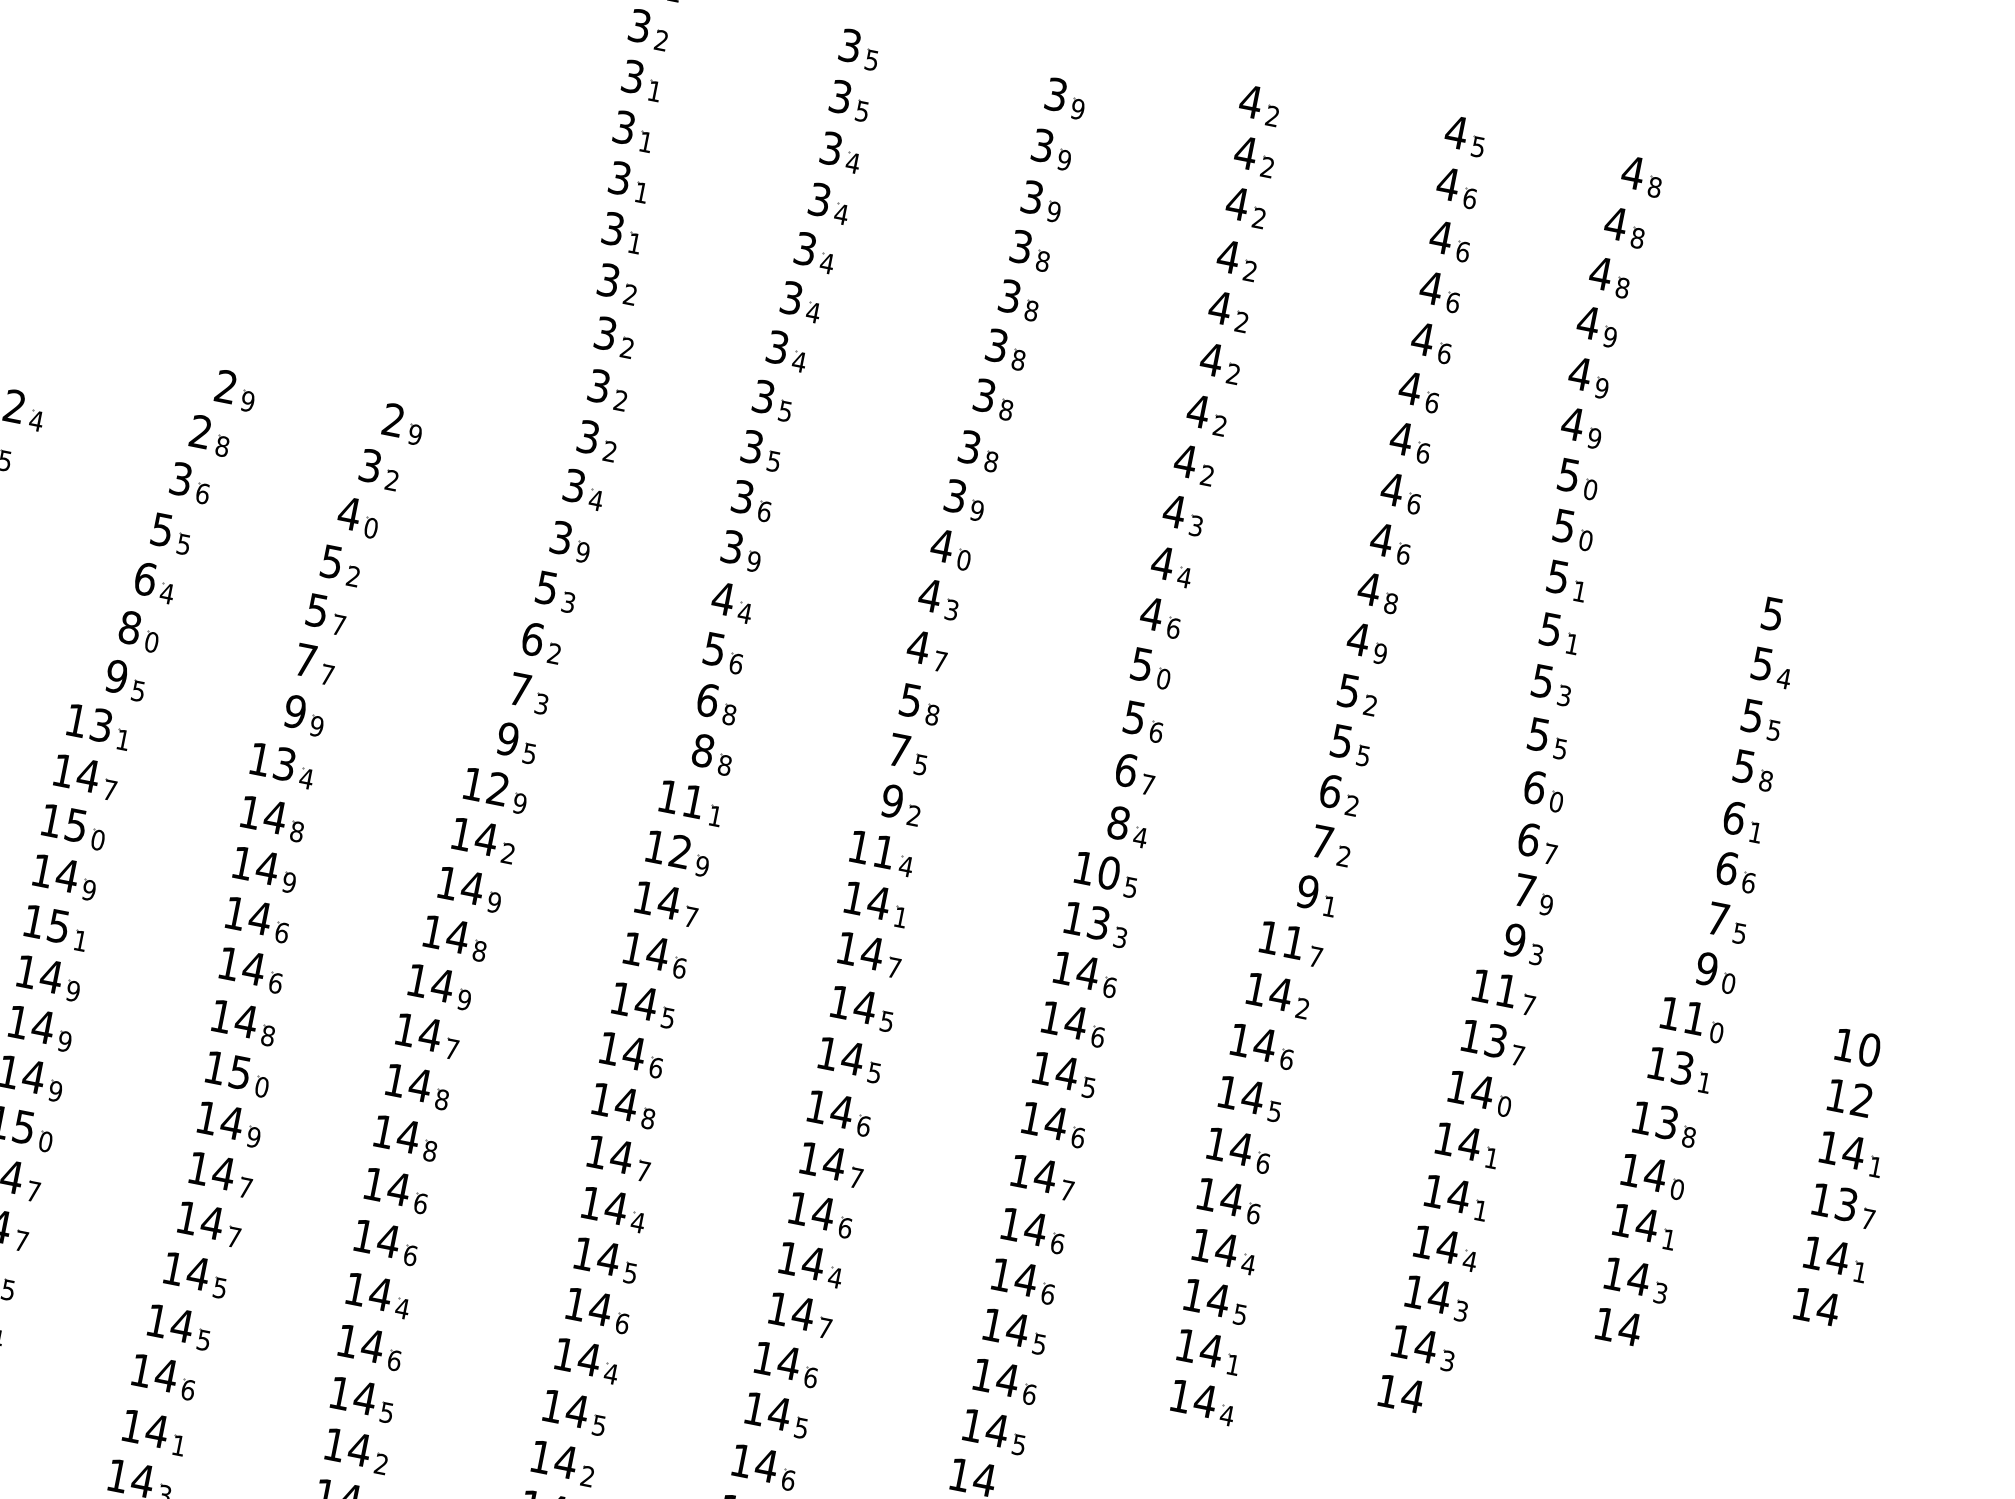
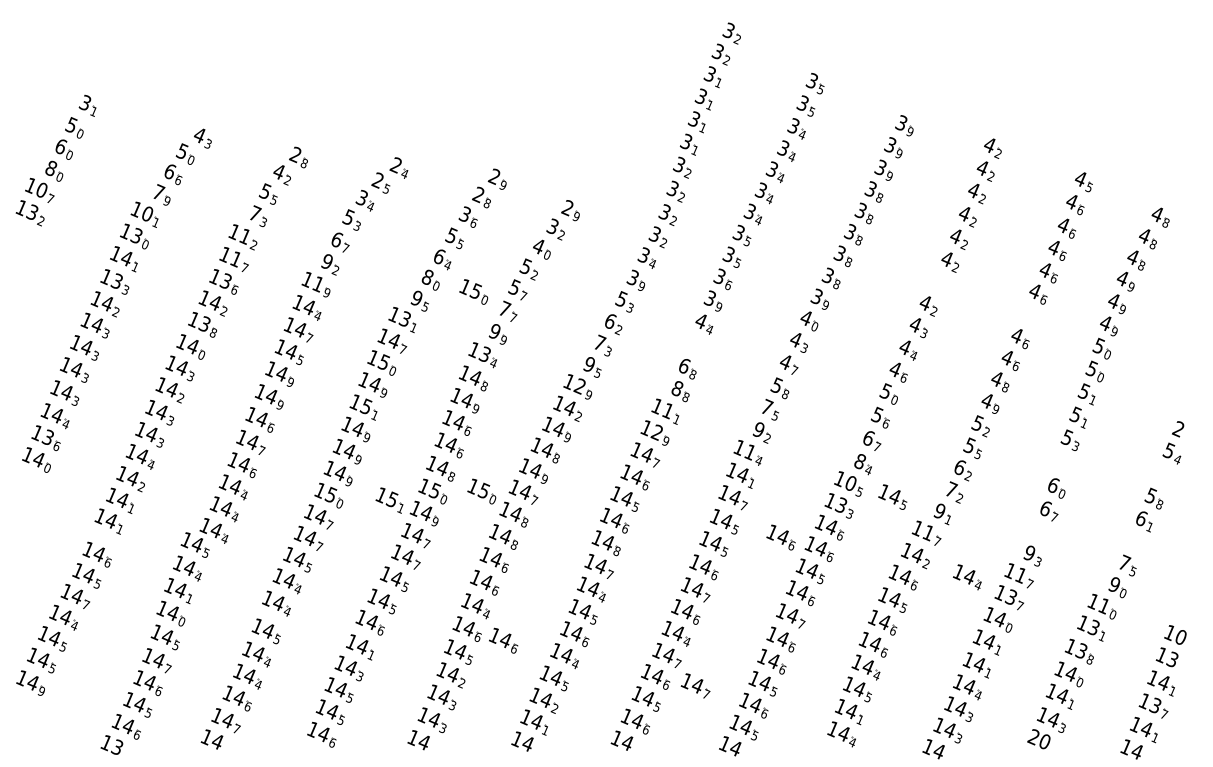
part: (1204, 416) -> (938, 284), removed
part: (1409, 443) -> (1029, 316), removed
text: (1771, 612) -> (1178, 428), 5 -> 2
part: (232, 637) -> (473, 291), added
part: (719, 652) -> (694, 345), removed
part: (1759, 718) -> (1162, 475), removed
part: (1543, 737) -> (1062, 463), removed
part: (1734, 872) -> (1136, 543), removed
part: (1201, 882) -> (892, 496), added
part: (1532, 893) -> (1042, 533), removed
part: (985, 1017) -> (780, 537), added
part: (1395, 1018) -> (967, 577), added
part: (337, 1053) -> (481, 491), added
text: (1859, 1100) -> (1171, 659), 12 -> 13
part: (148, 1112) -> (389, 500), added
text: (1615, 1327) -> (1038, 739), 14 -> 20
part: (449, 1356) -> (503, 640), added
part: (872, 1365) -> (695, 685), added

